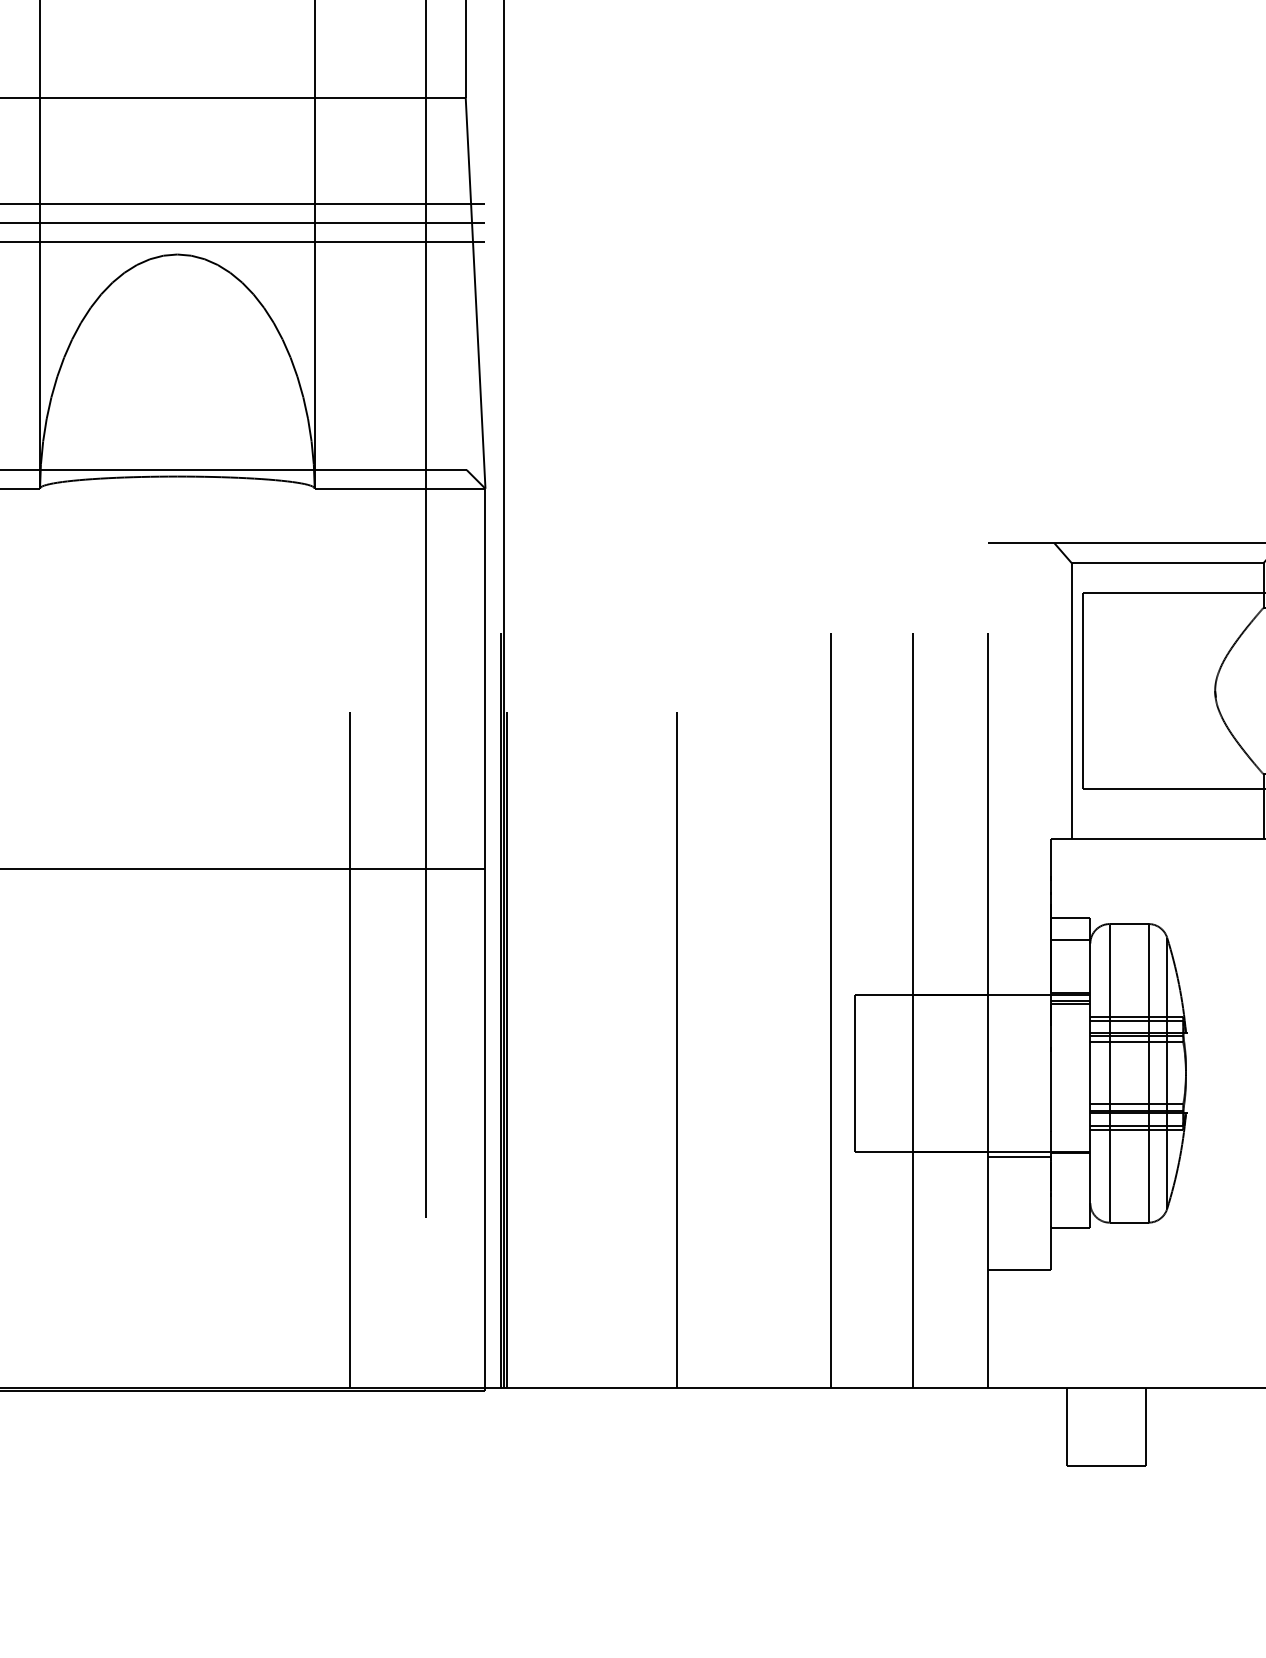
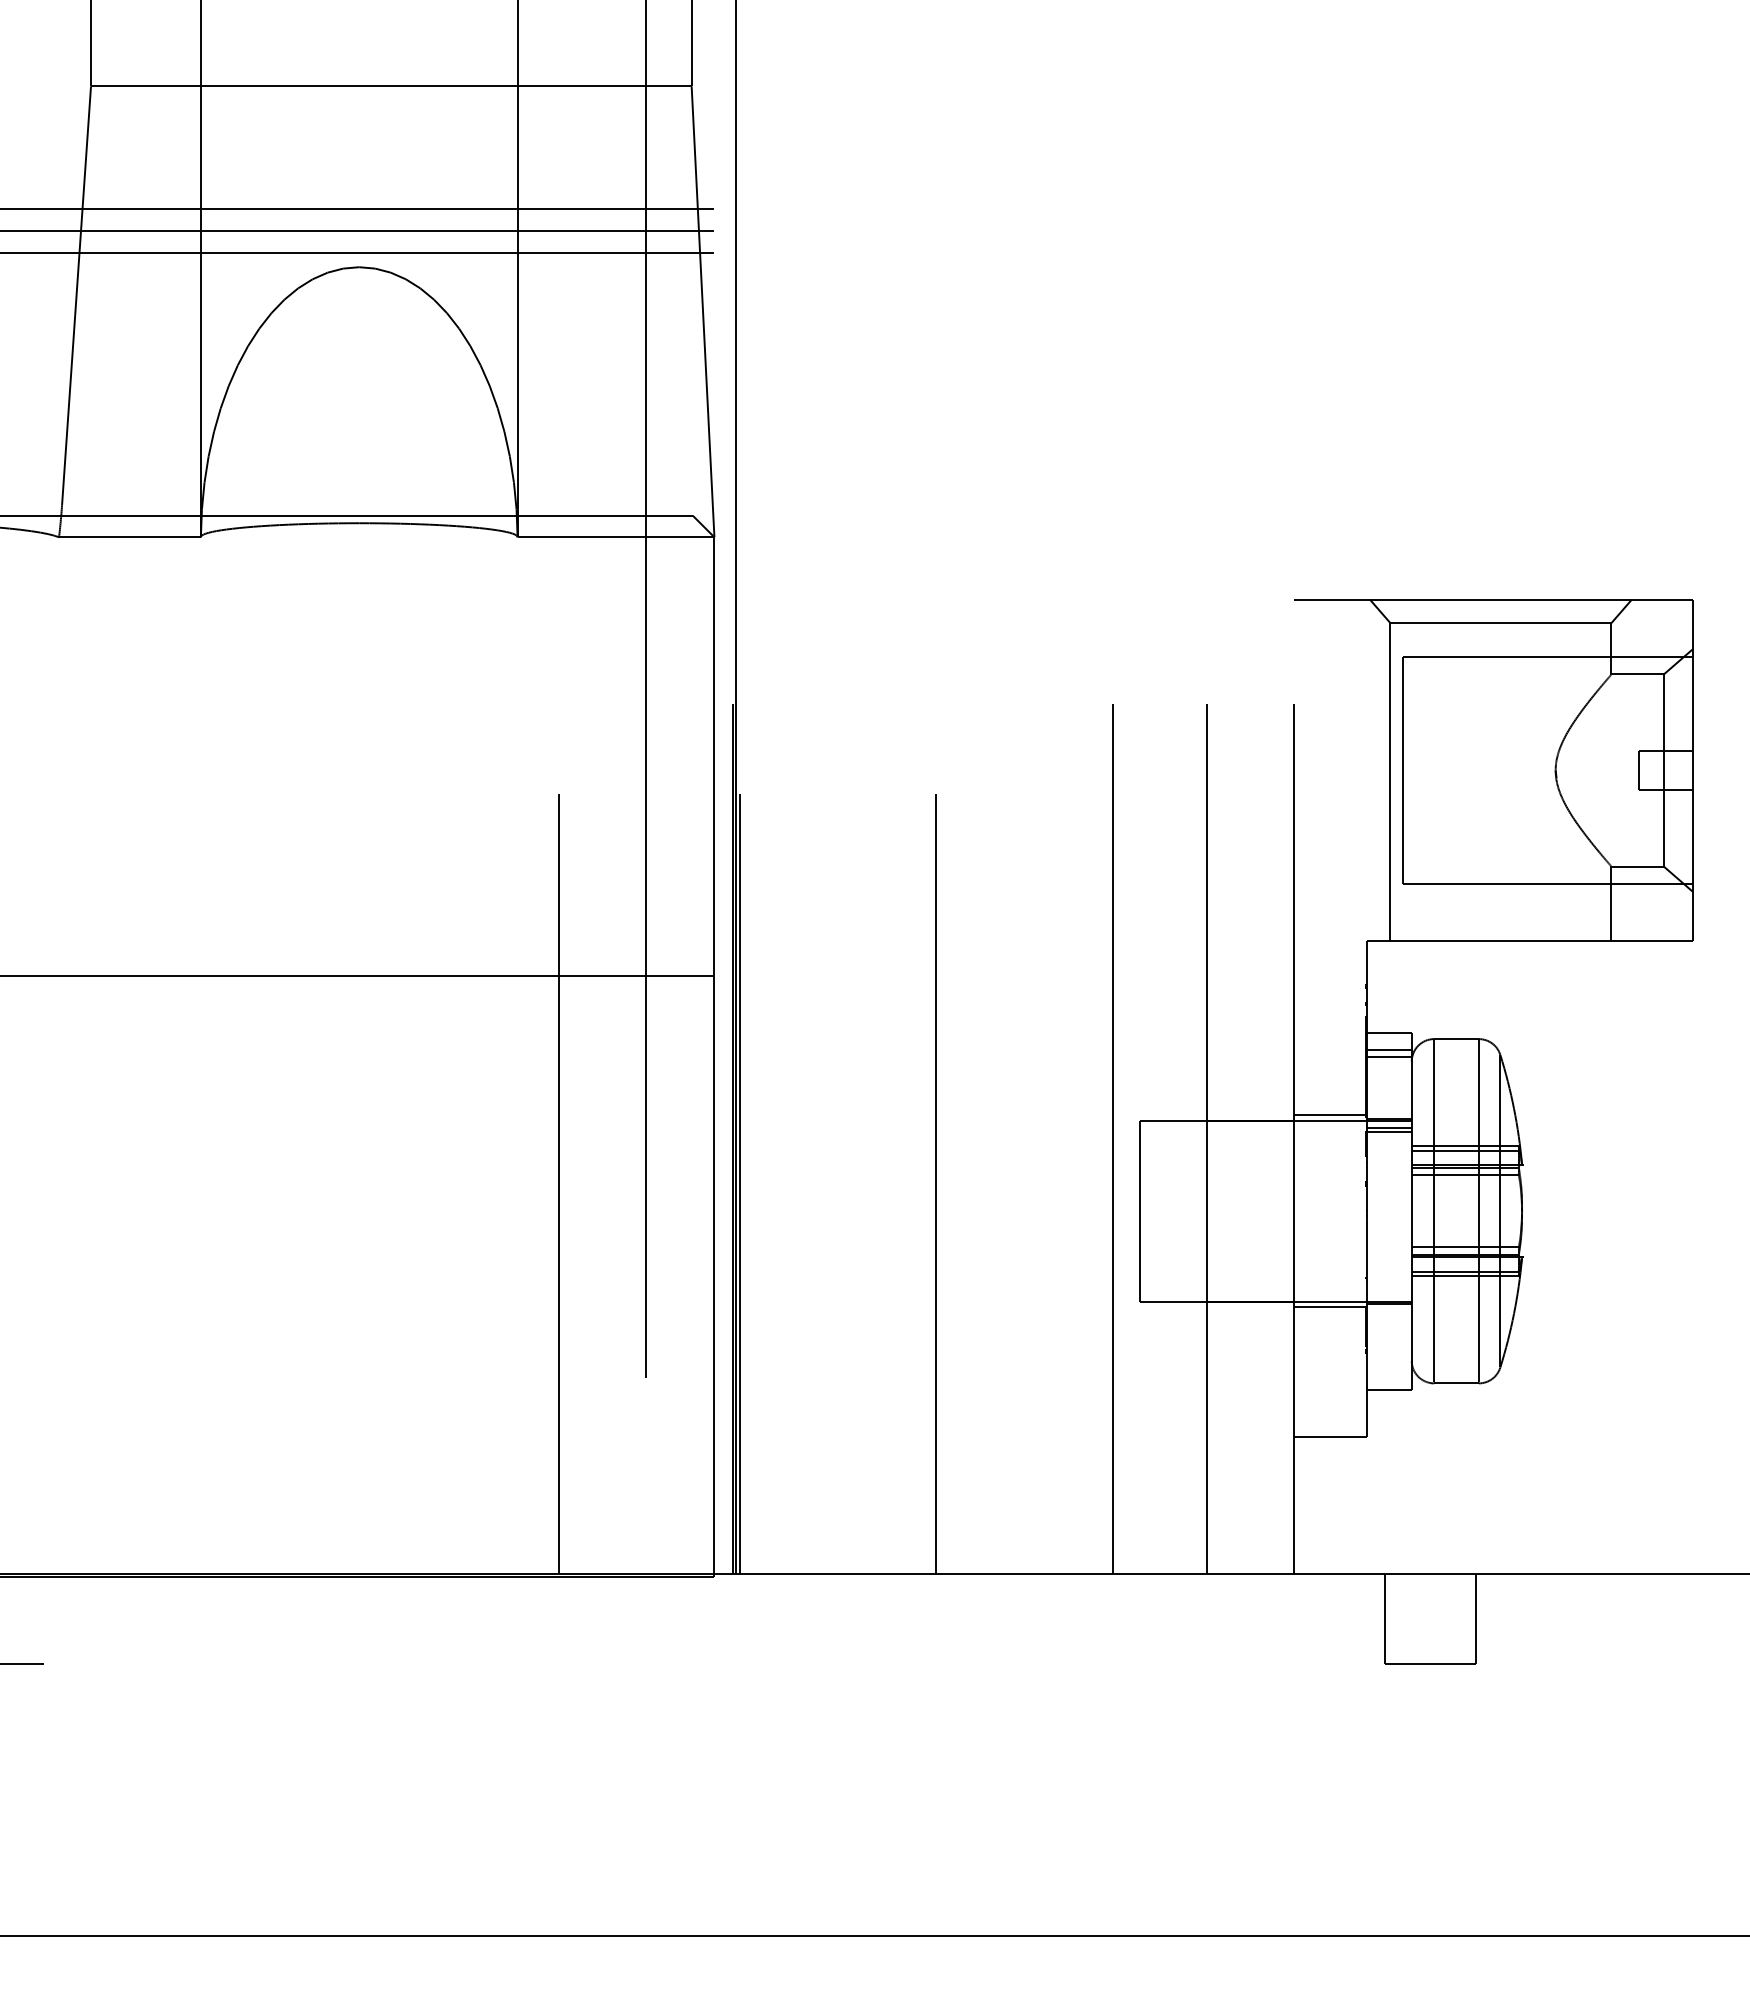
line: (1070, 933) -> (1388, 1049), added
line: (1019, 990) -> (1330, 1115), added

